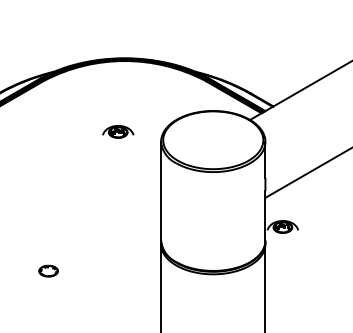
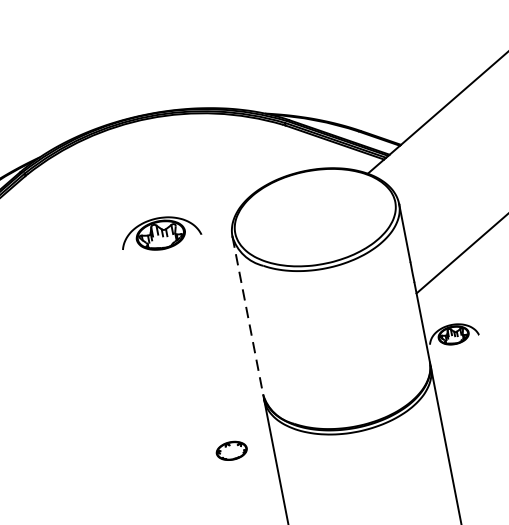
part: (118, 131) -> (161, 233), size x1.6
line: (161, 191) -> (248, 315), solid -> dashed
part: (48, 270) -> (231, 449), moved

